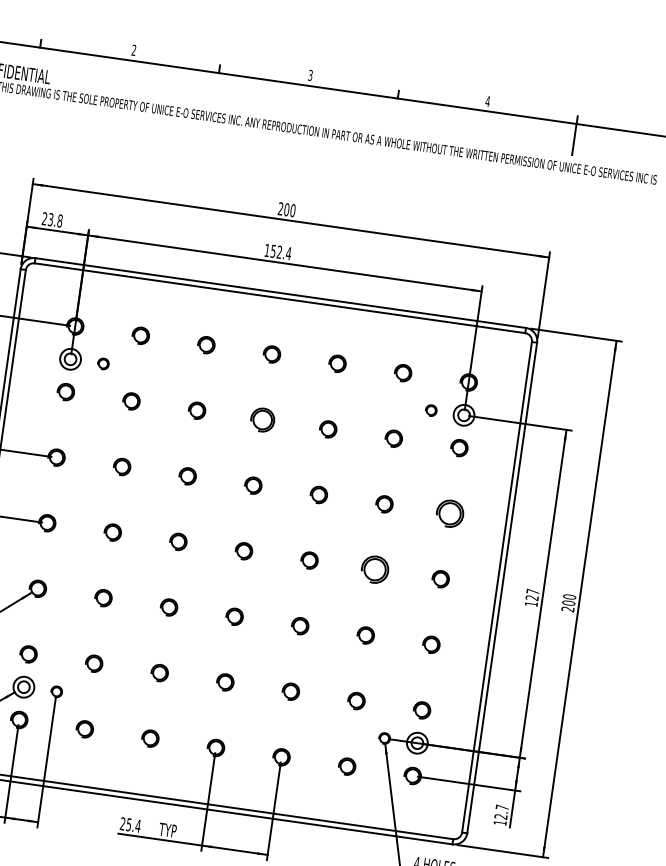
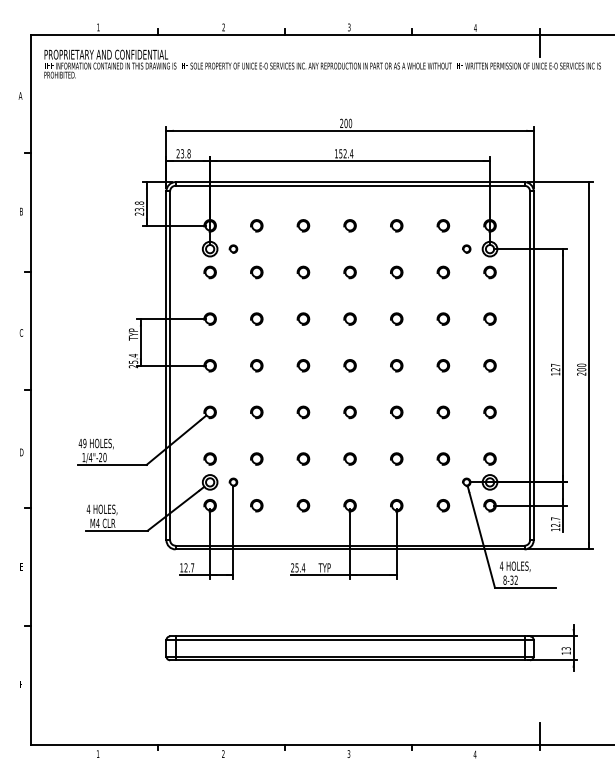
part: (261, 420) -> (349, 272), size x0.71
part: (449, 512) -> (489, 318), size x0.62
part: (375, 569) -> (443, 365), size x0.62

